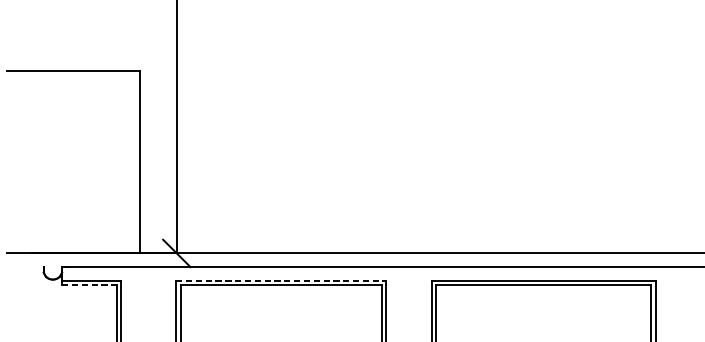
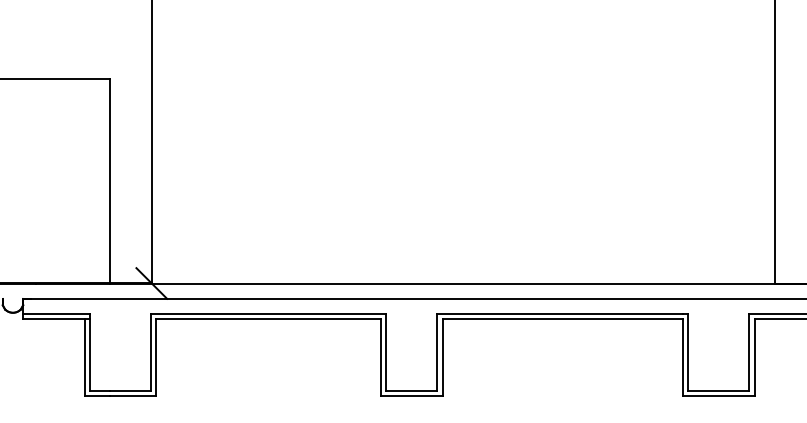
line: (281, 281) -> (268, 314), dashed -> solid
line: (91, 285) -> (56, 319), dashed -> solid

